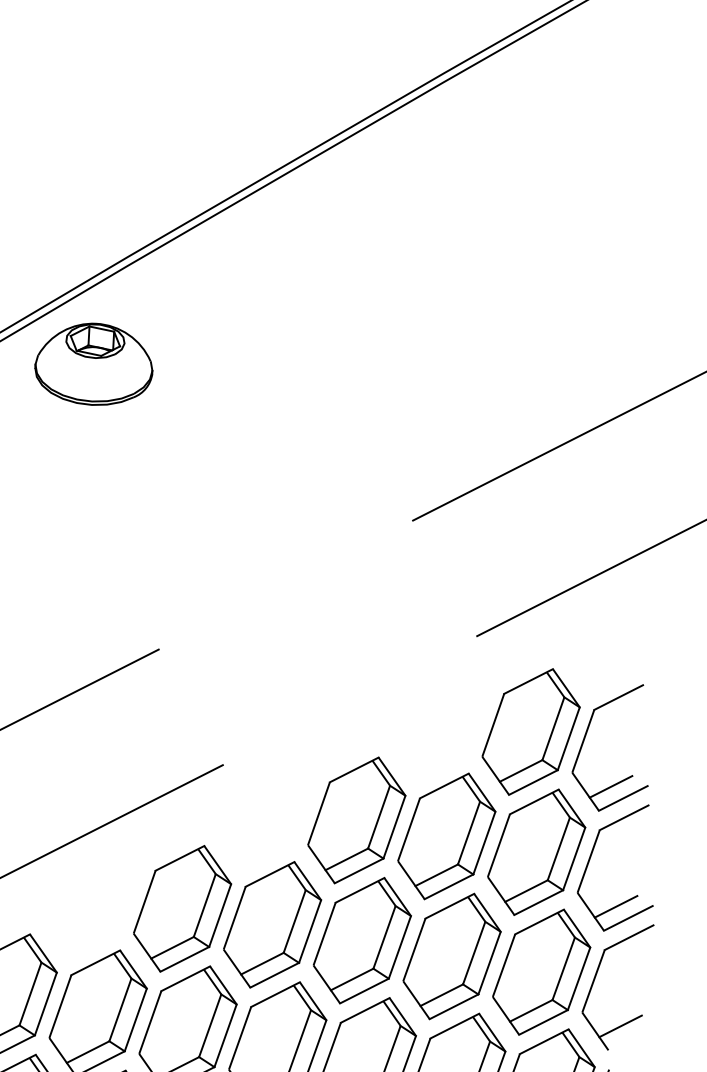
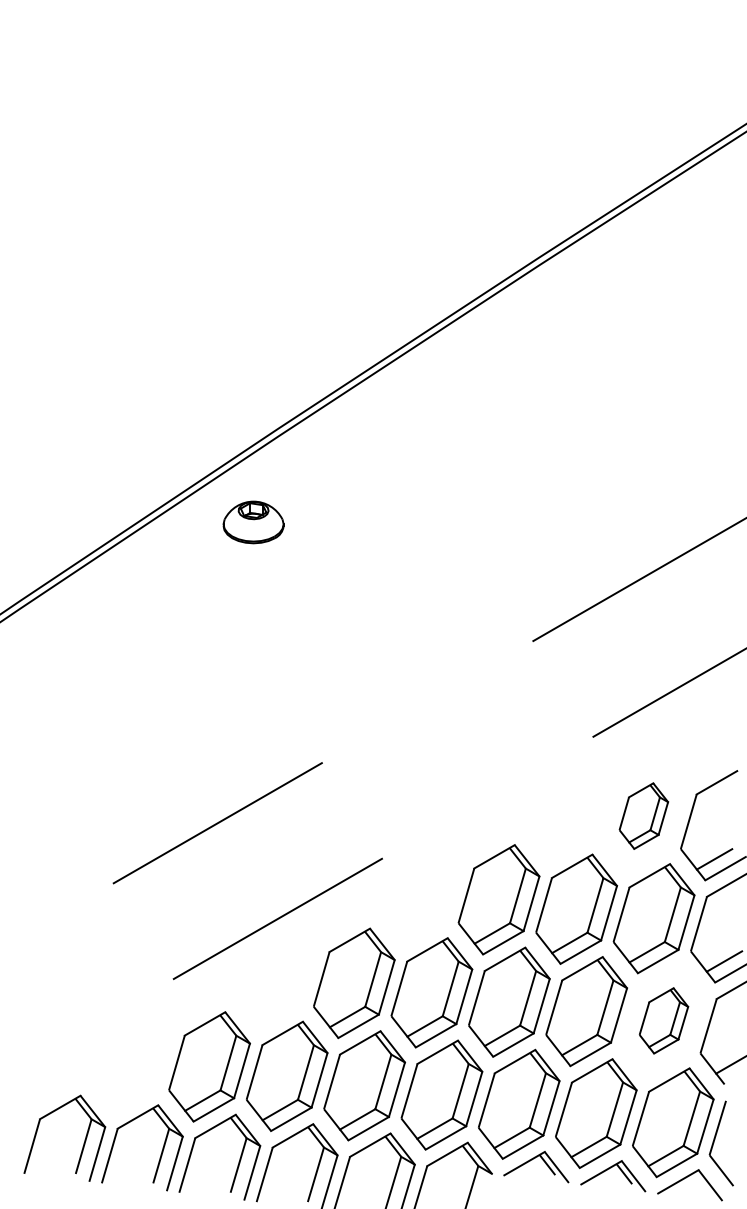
part: (93, 364) -> (253, 522), size x0.6
part: (530, 731) -> (643, 815), size x0.6
part: (541, 971) -> (663, 1020), size x0.6

